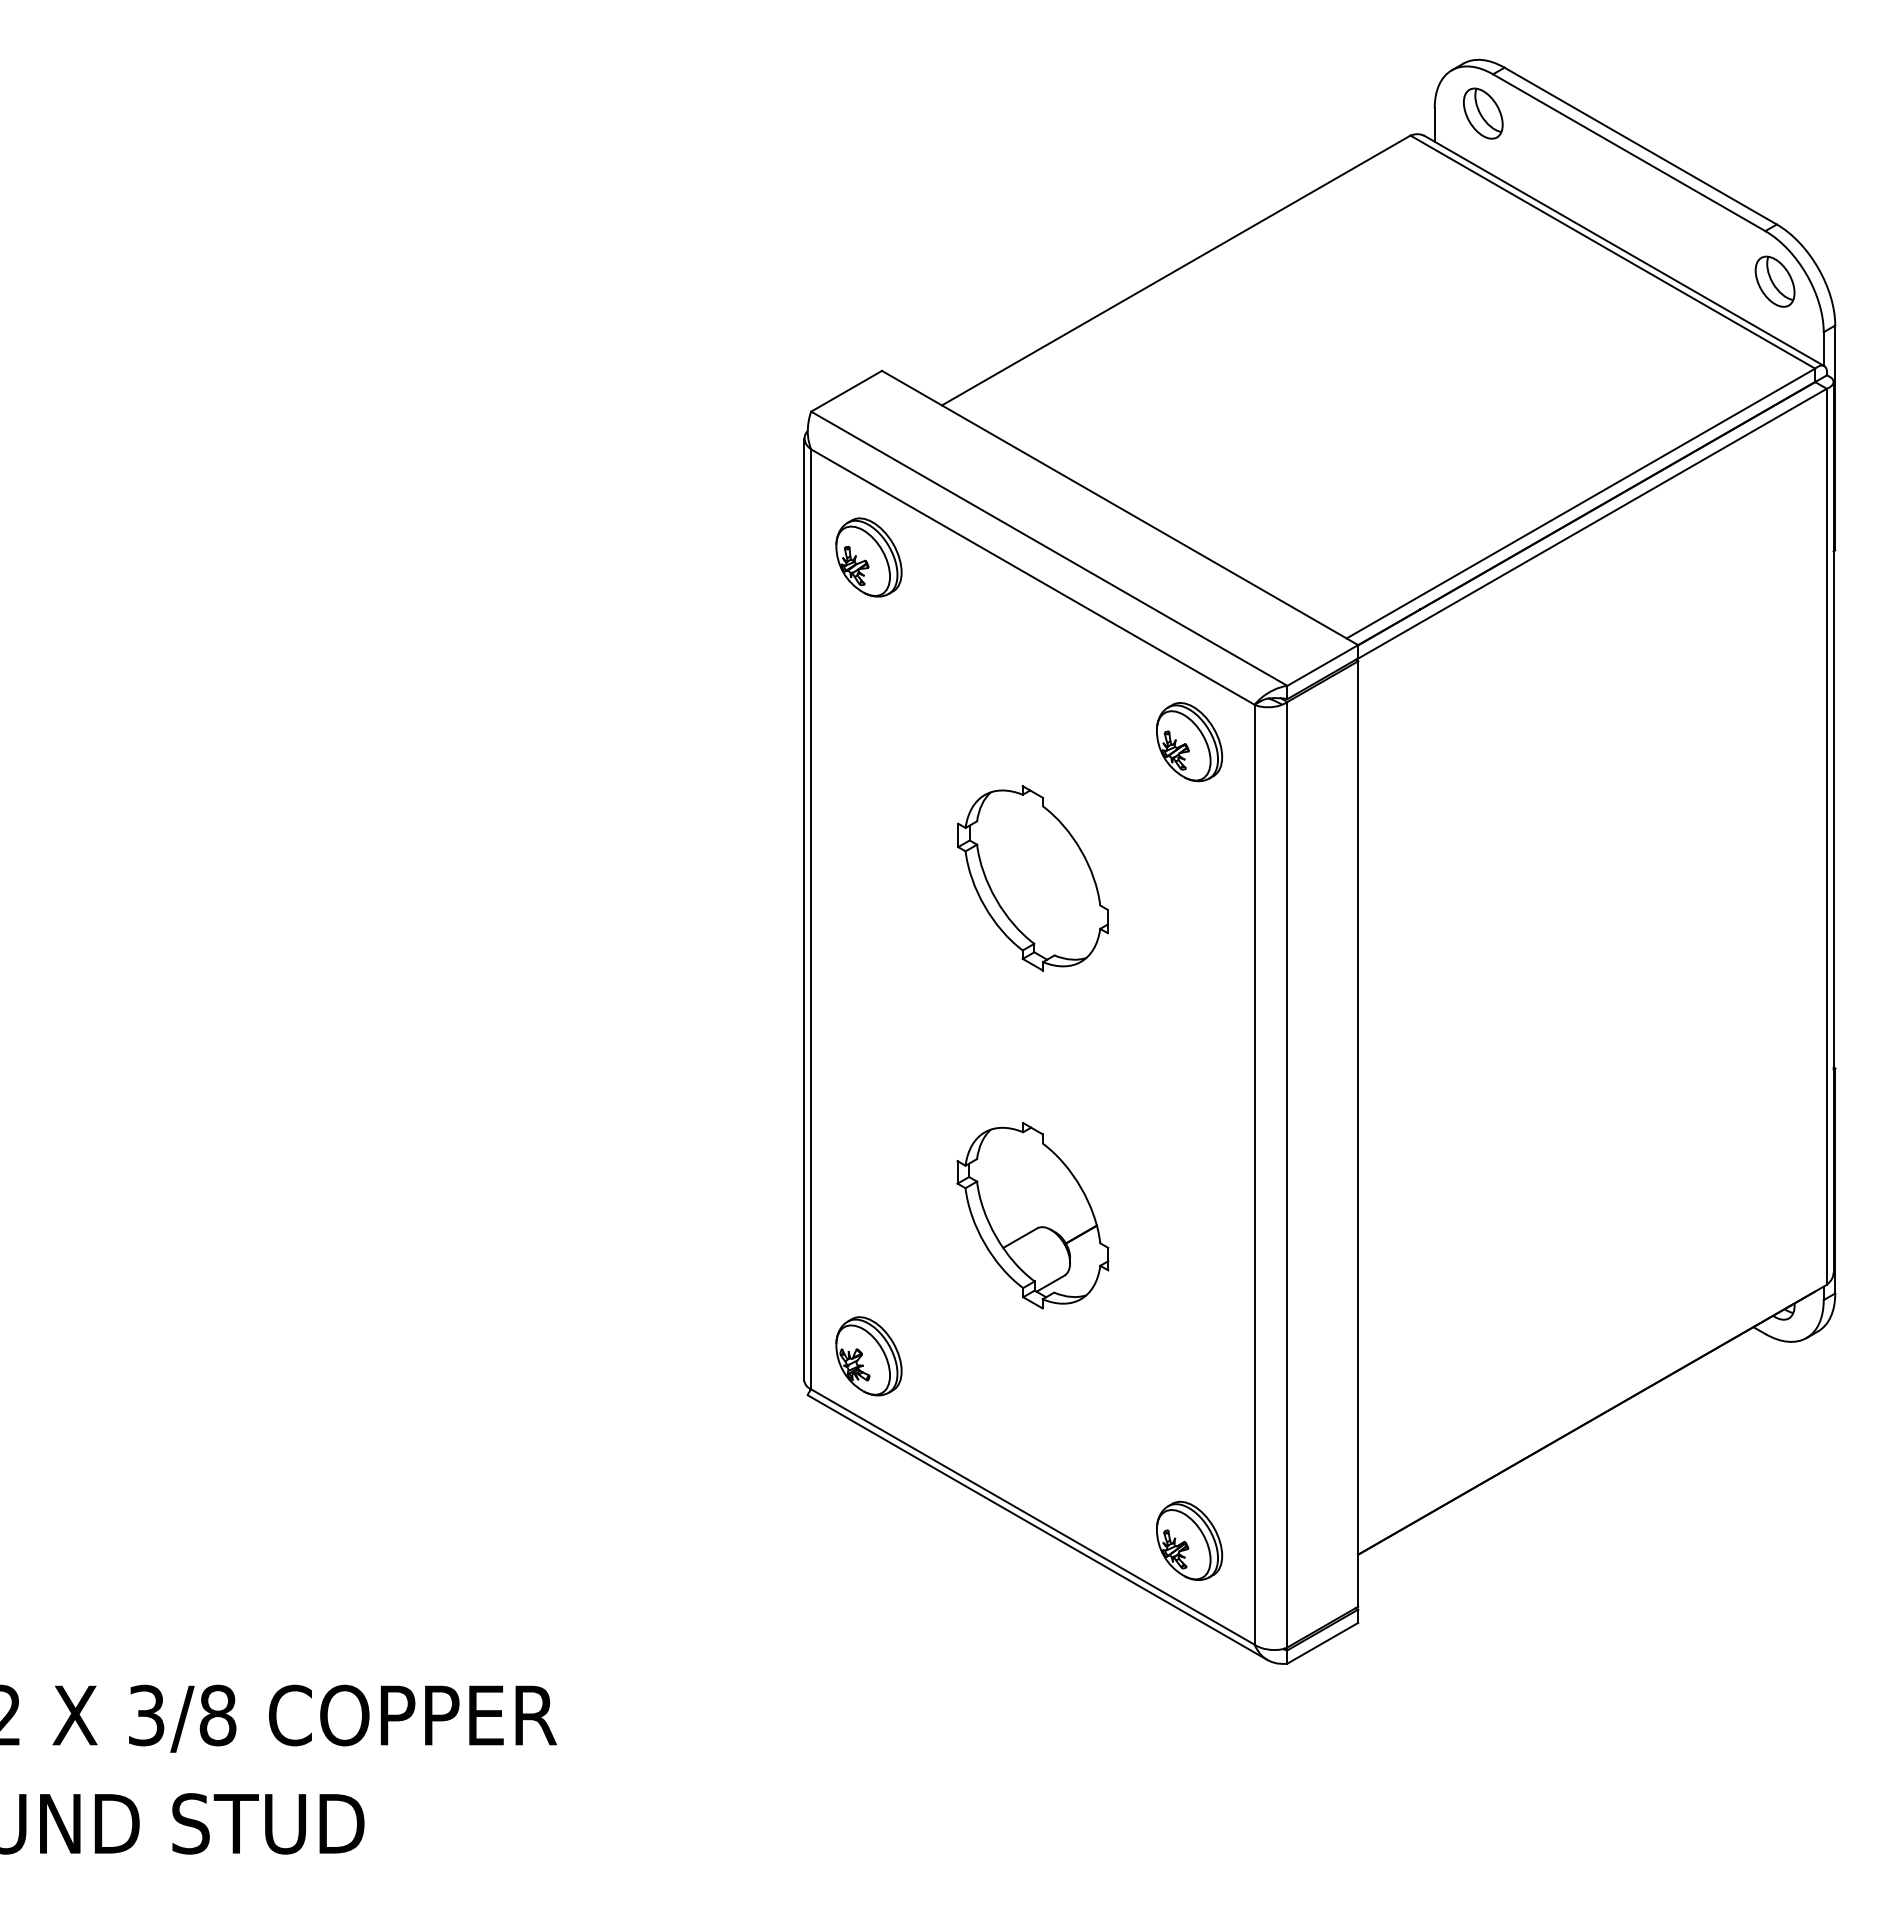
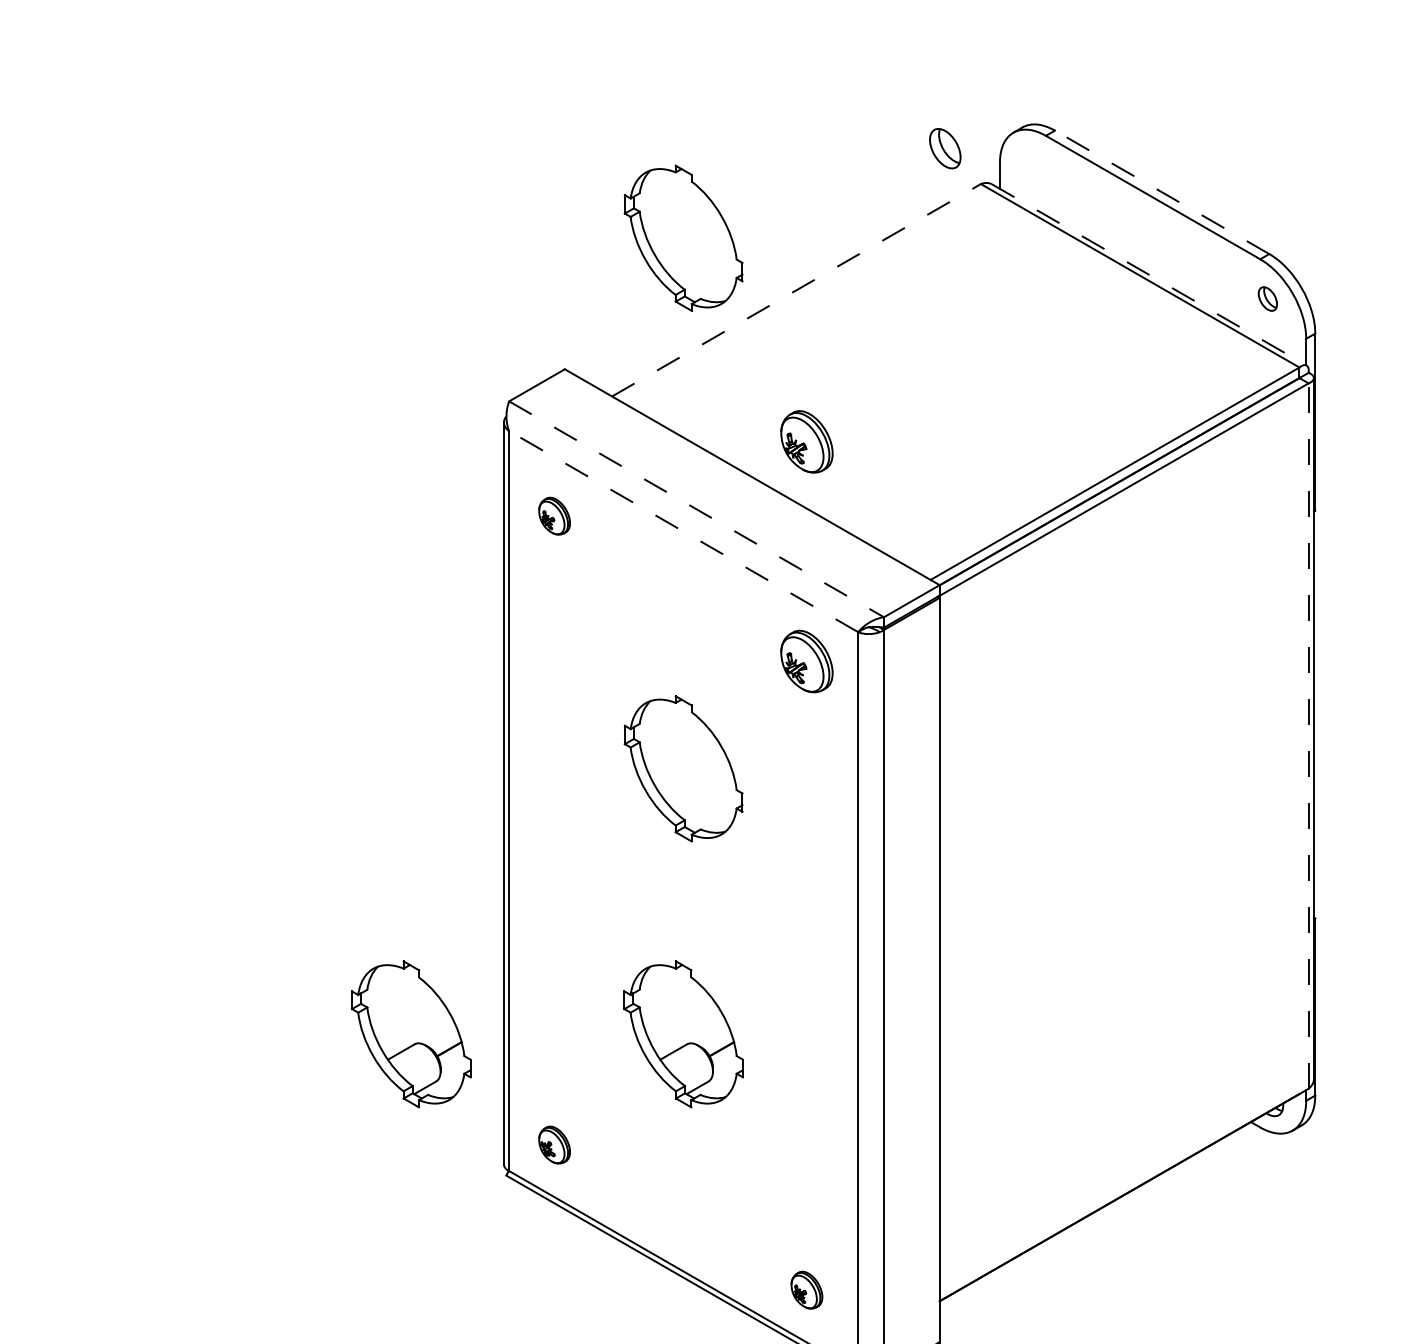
part: (1483, 113) -> (945, 148), moved
line: (1640, 145) -> (1161, 191), solid -> dashed
part: (1032, 204) -> (683, 238), added
line: (1624, 250) -> (1149, 274), solid -> dashed
line: (1176, 270) -> (796, 290), solid -> dashed
part: (1774, 281) -> (1267, 298), size x0.6
part: (1189, 463) -> (806, 442), added
line: (1049, 548) -> (696, 509), solid -> dashed
part: (868, 557) -> (554, 516), size x0.6
line: (1032, 577) -> (683, 531), solid -> dashed
line: (1826, 836) -> (1308, 735), solid -> dashed
part: (686, 1215) -> (410, 1034), added
part: (868, 1356) -> (554, 1145), size x0.6
part: (1189, 1540) -> (806, 1290), size x0.6

